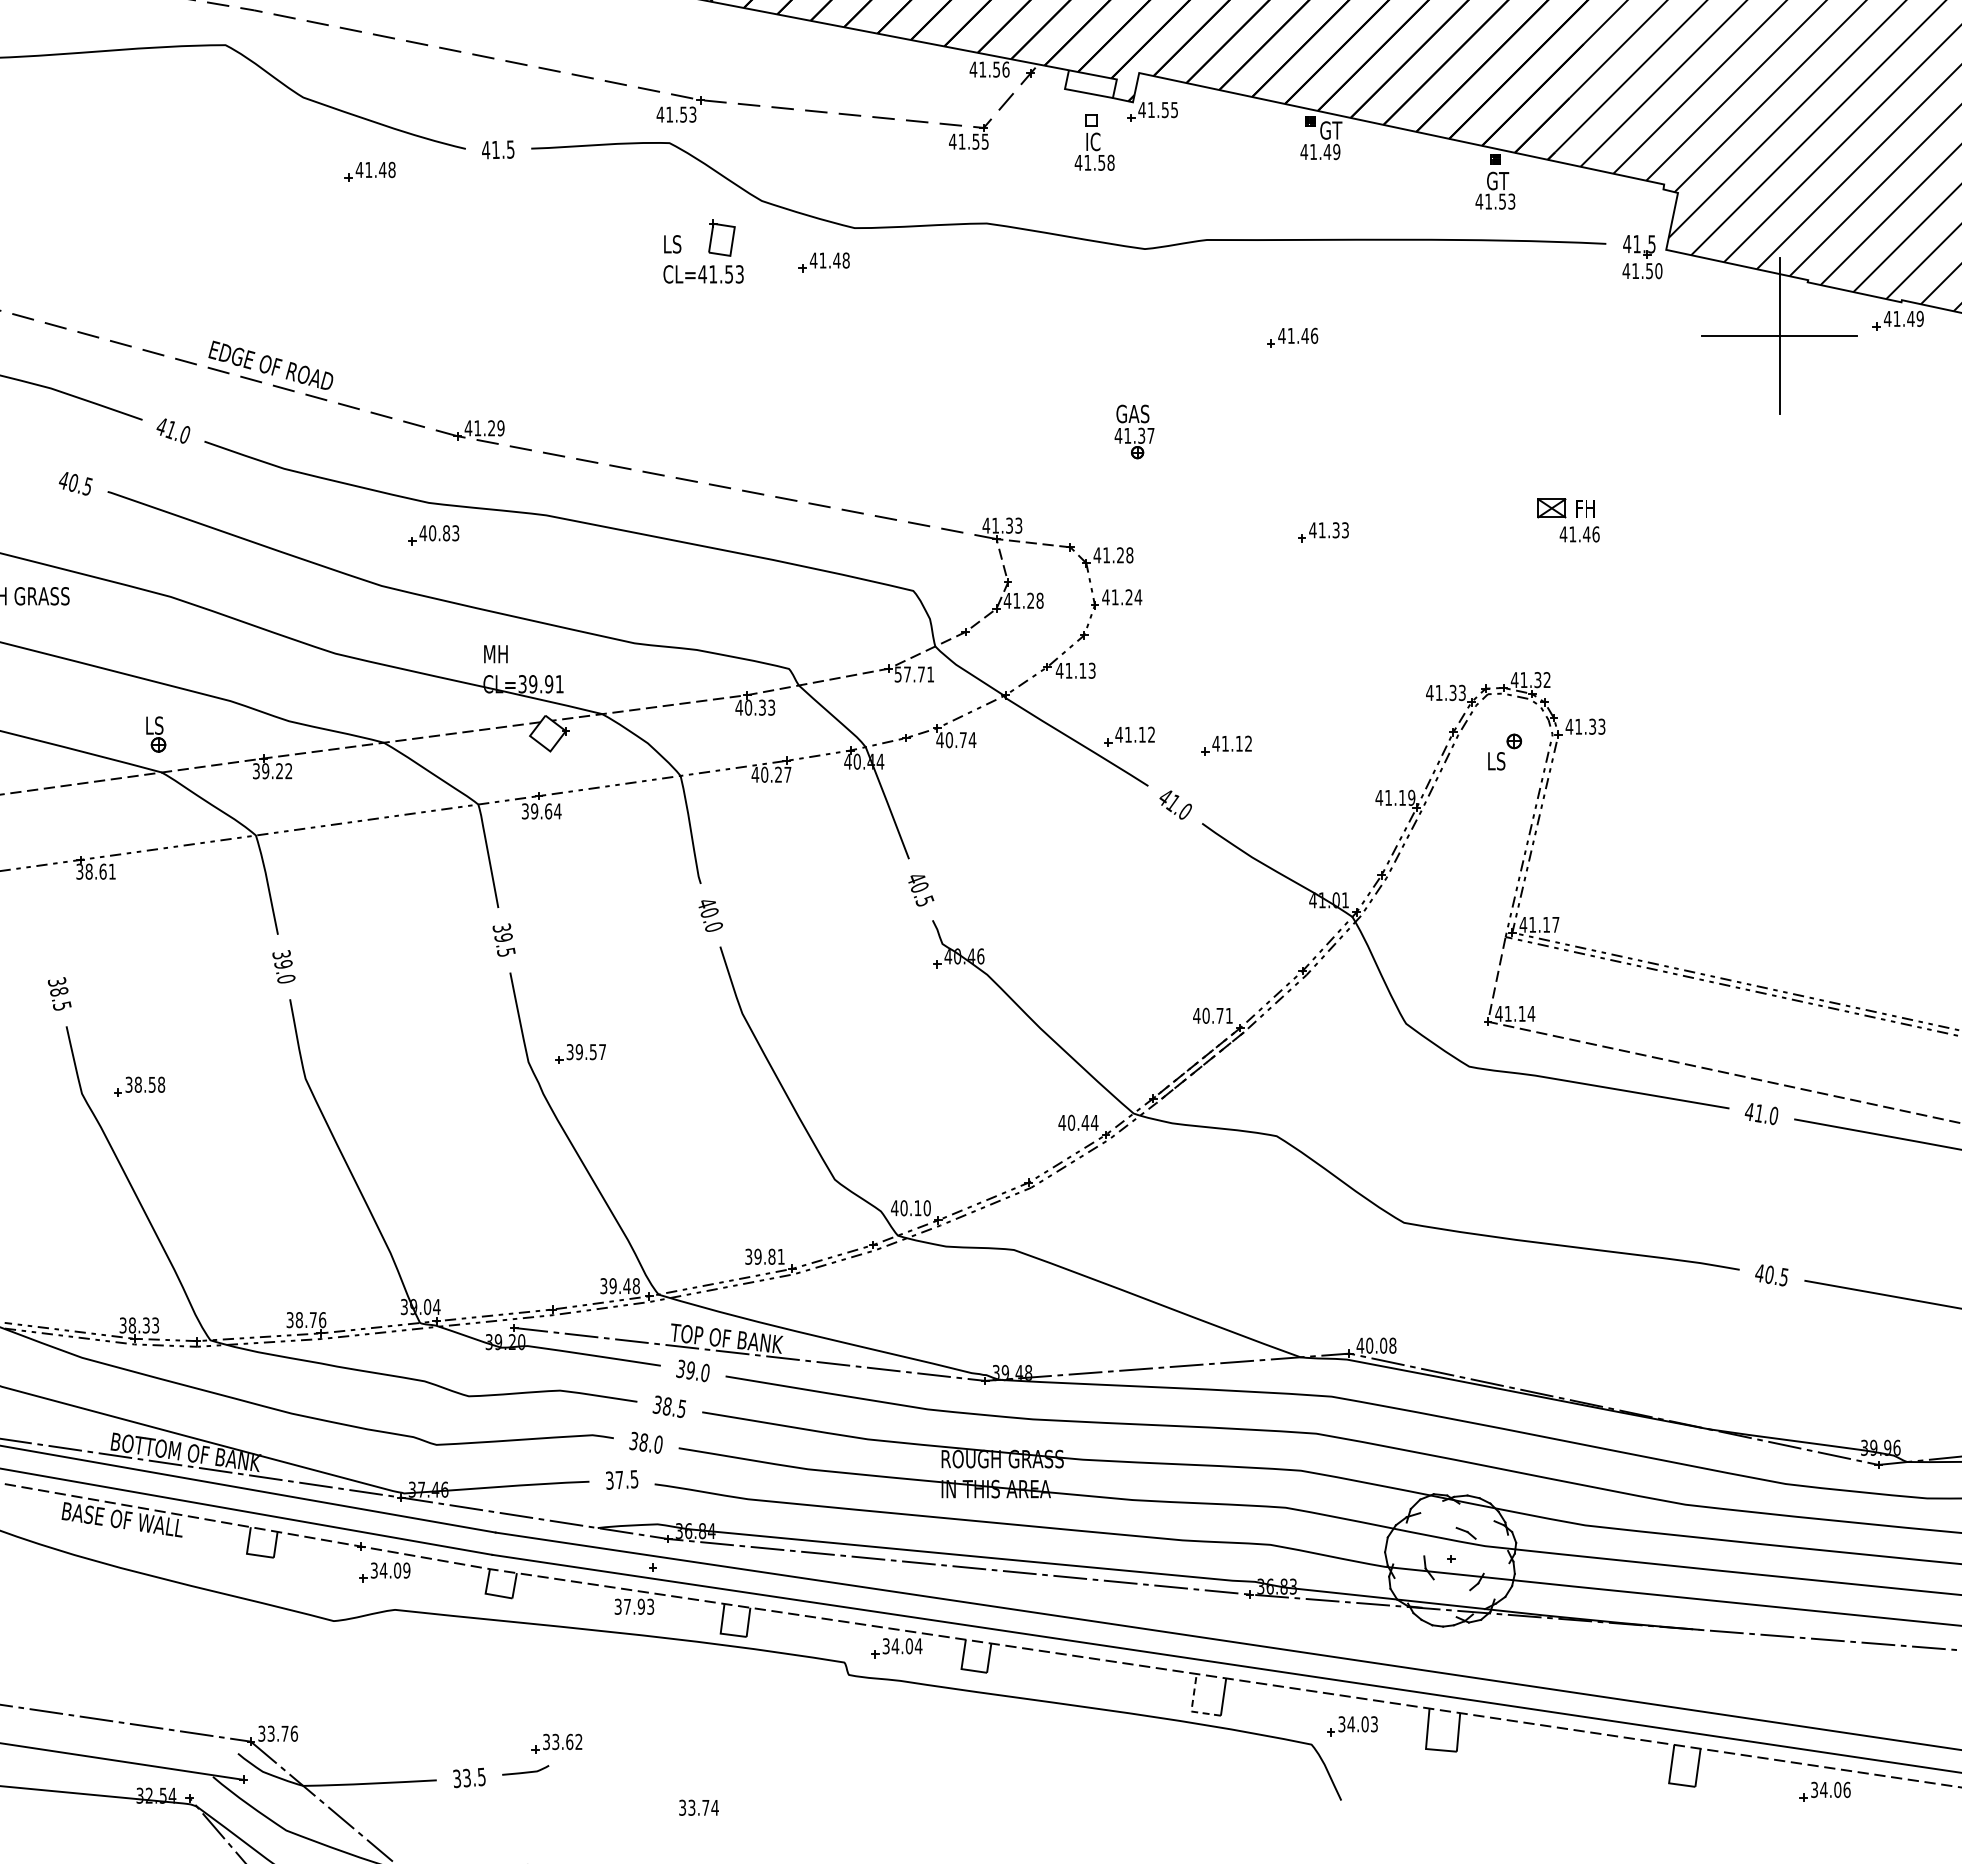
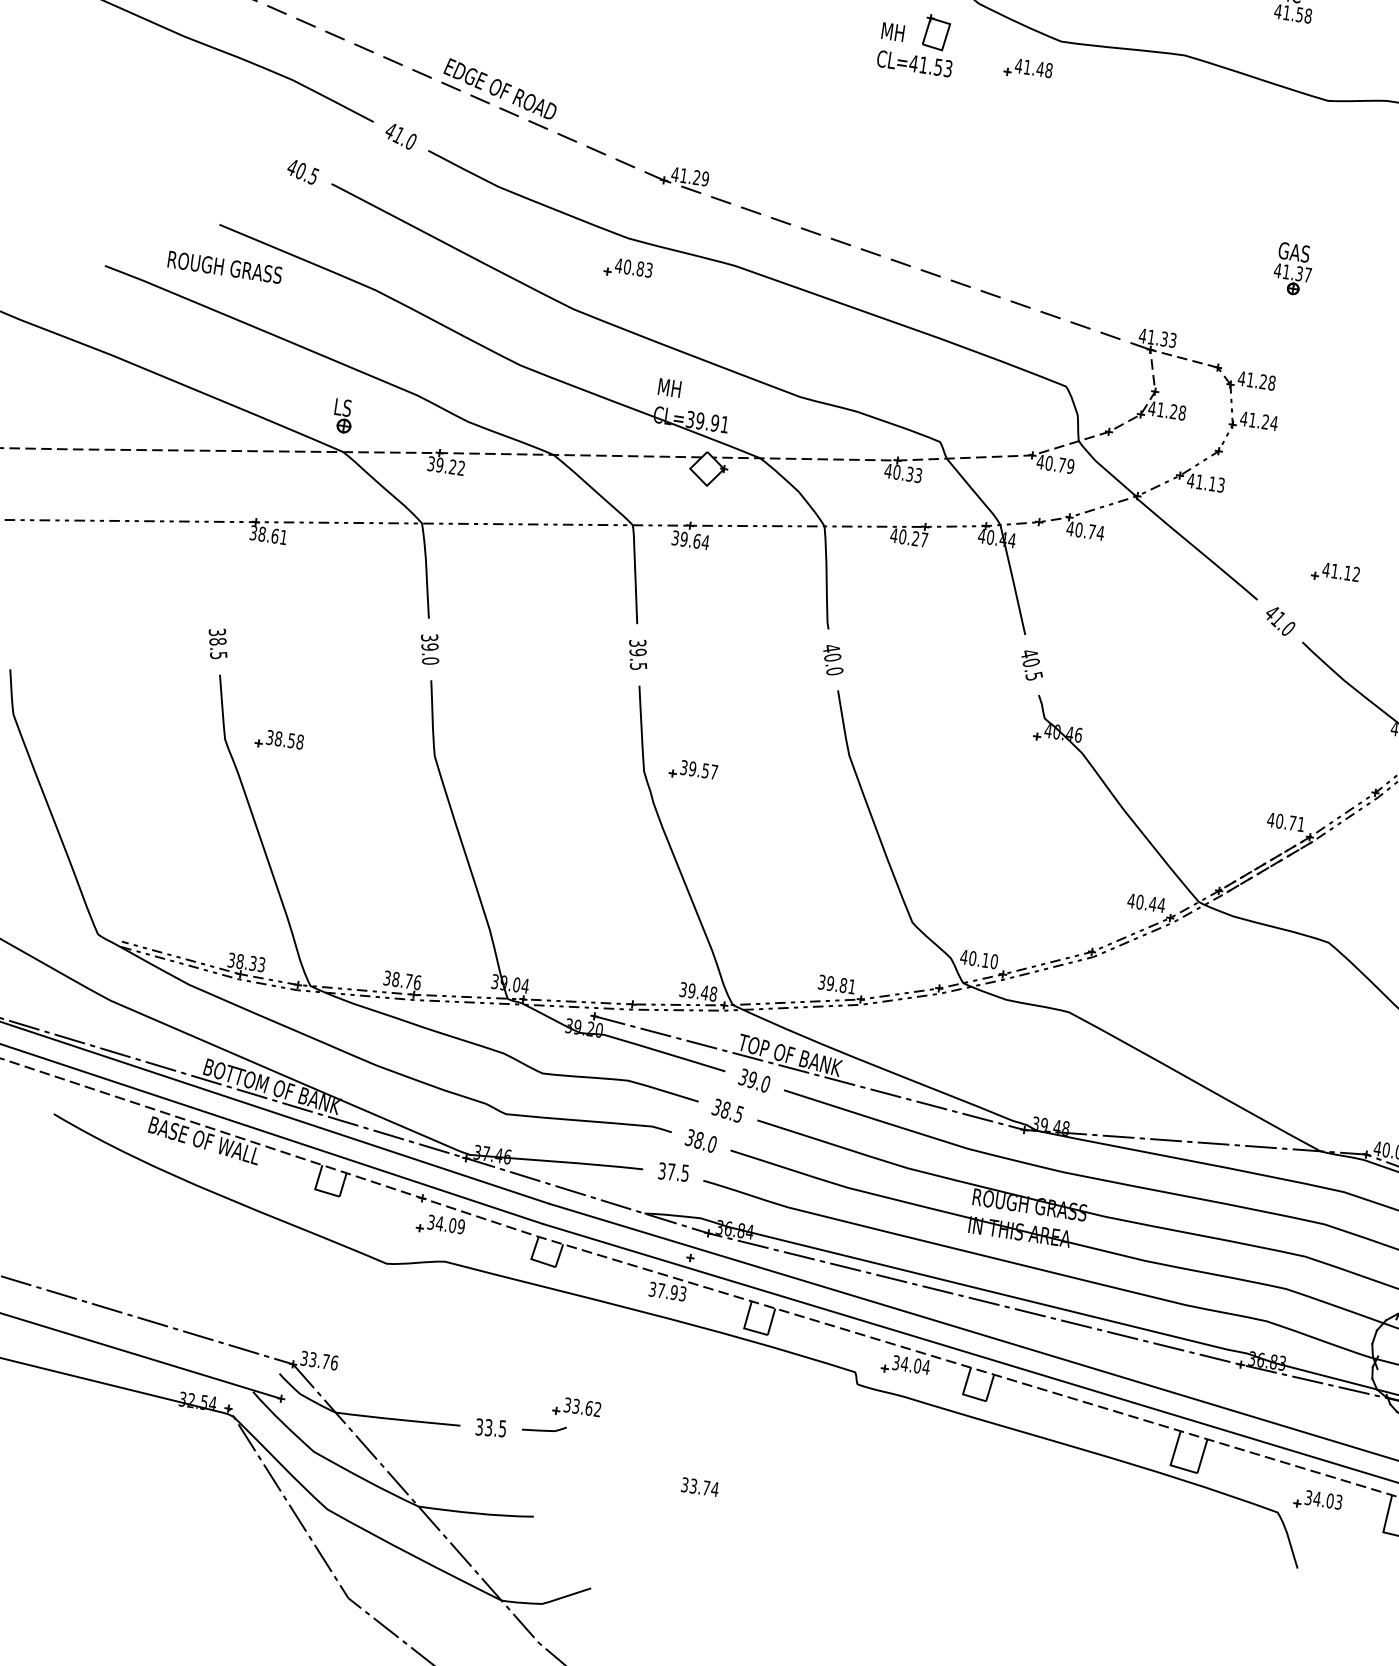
text: (676, 244) -> (893, 32), LS -> MH
text: (914, 674) -> (1055, 464), 57.71 -> 40.79
part: (1129, 736) -> (1246, 551), removed
line: (1191, 1707) -> (1171, 1461), dashed -> solid

